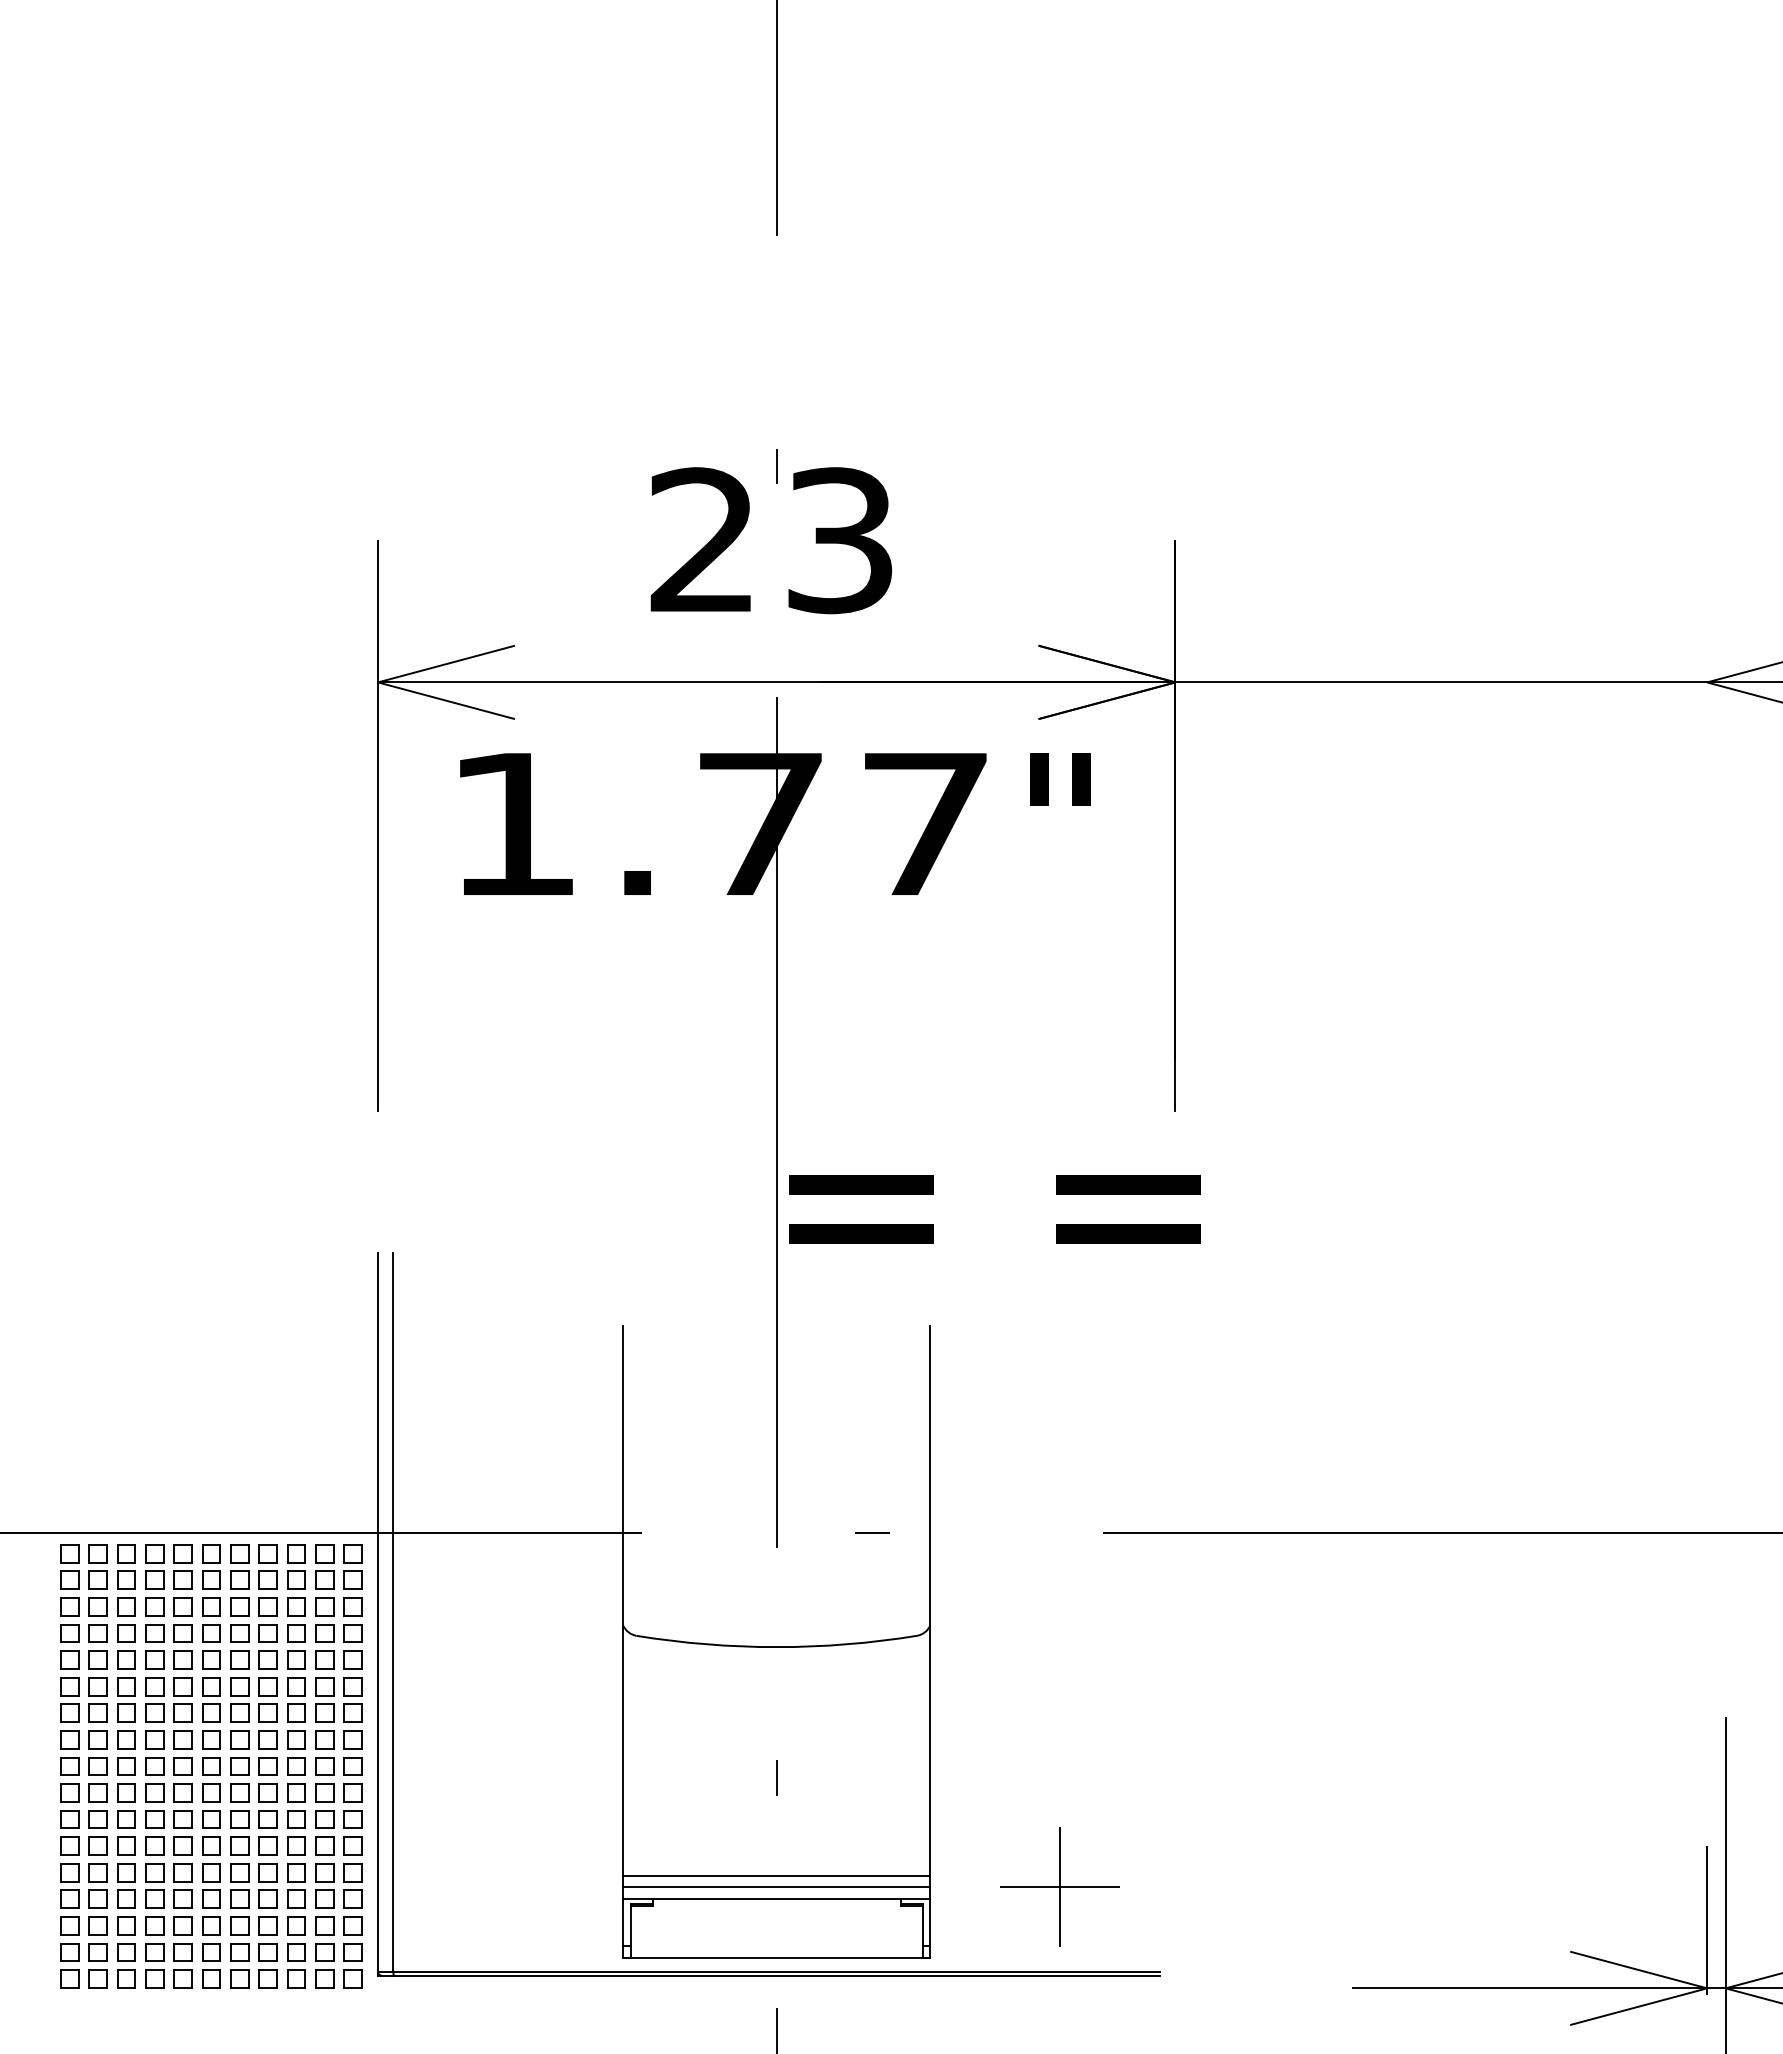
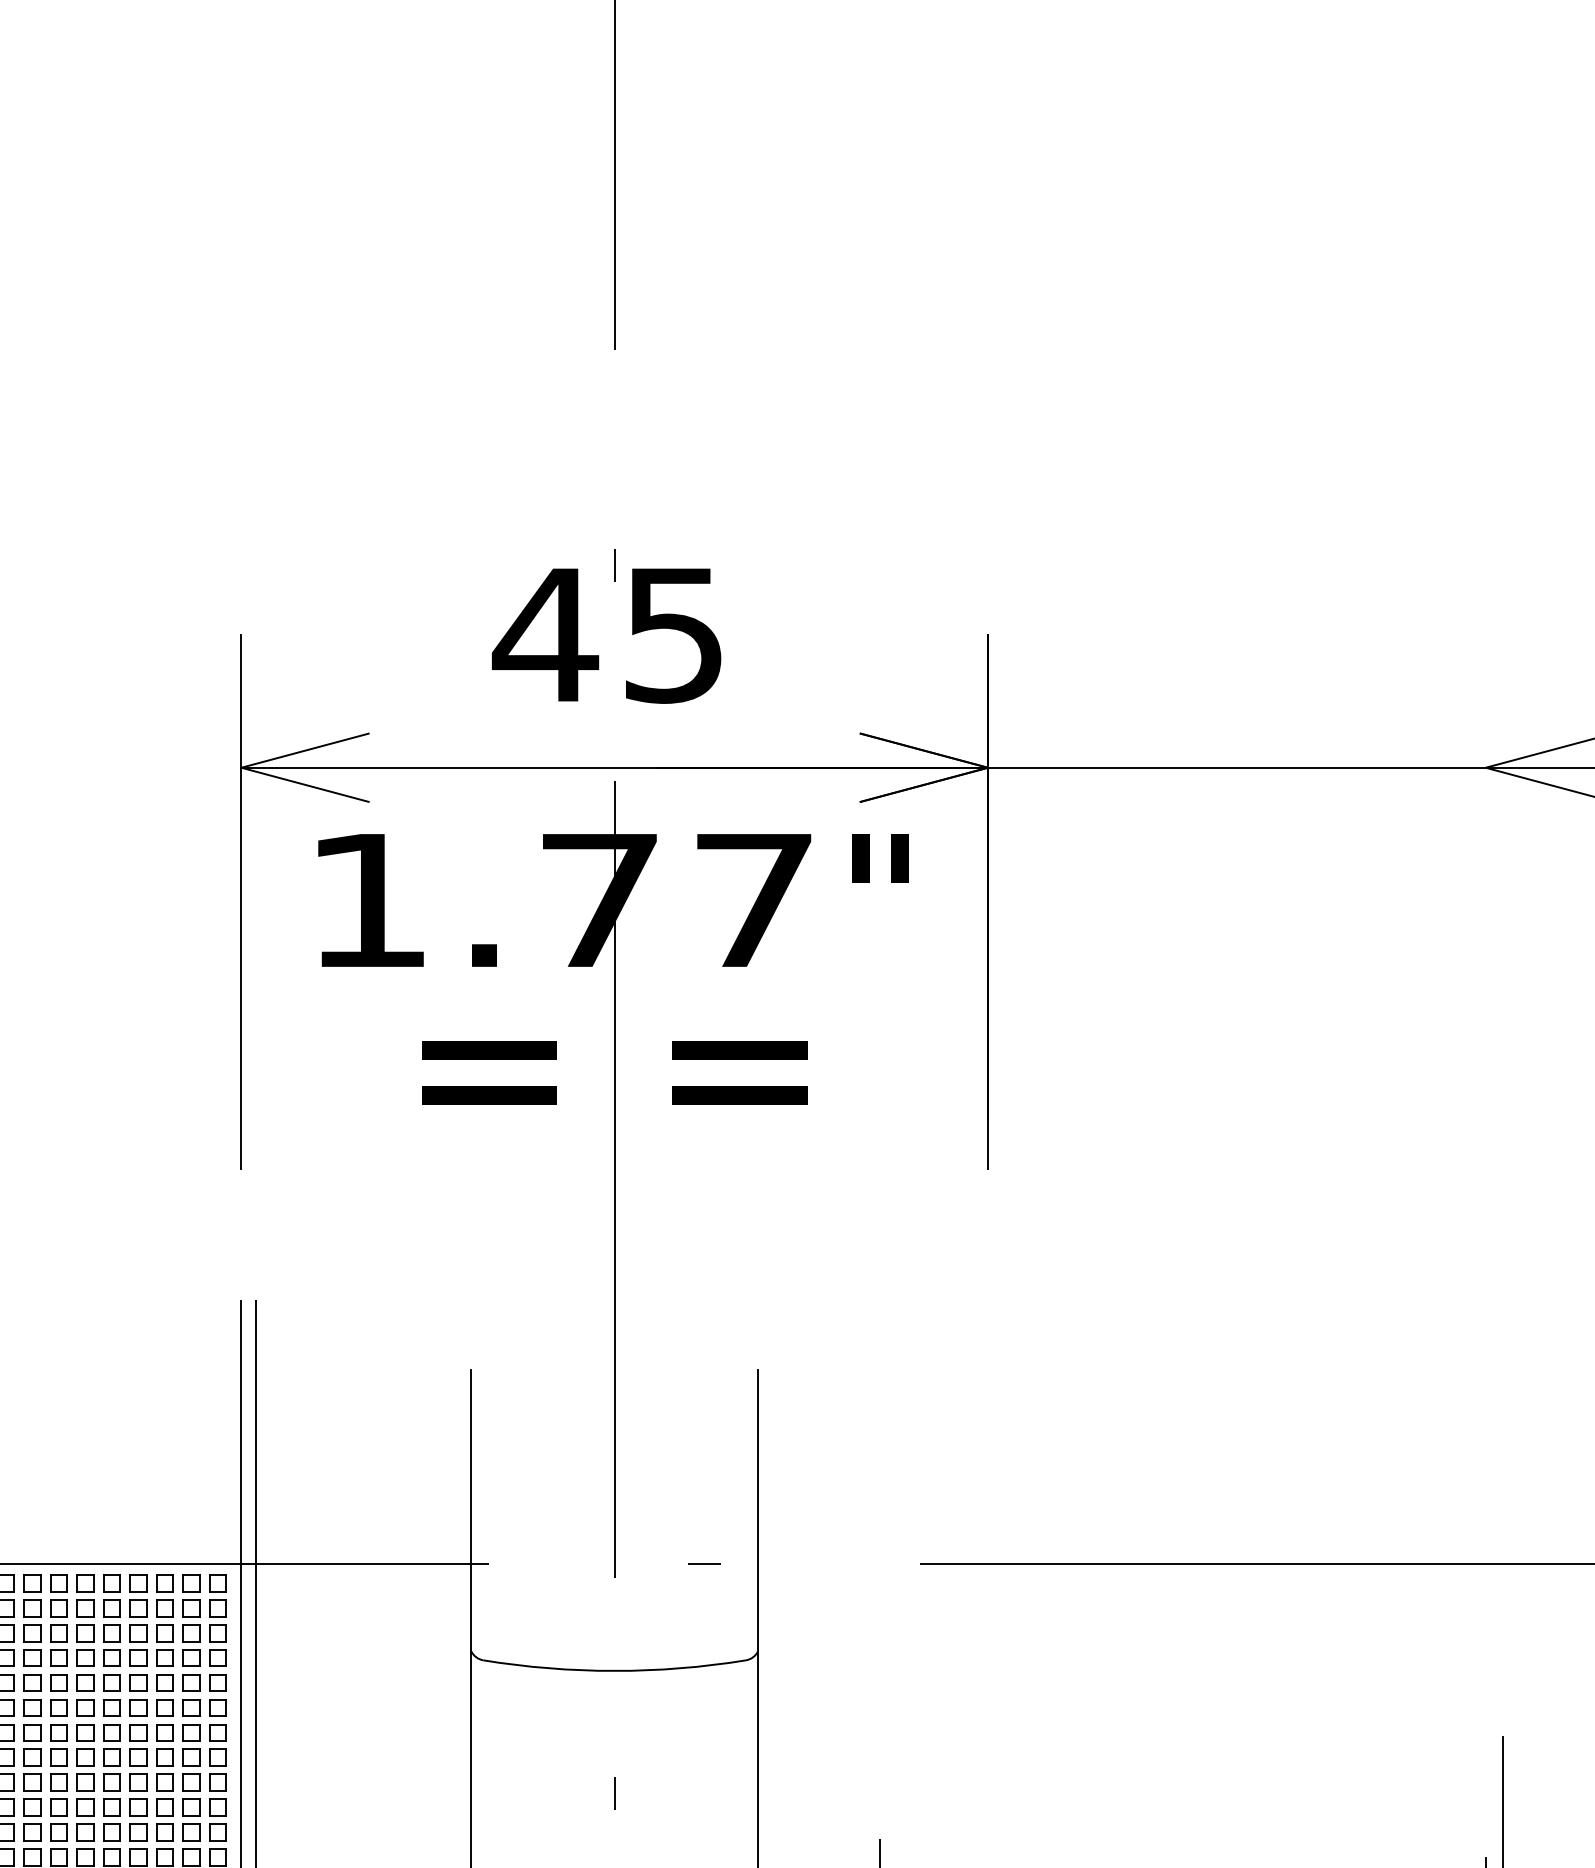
text: (768, 540) -> (606, 634), 23 -> 45
text: (994, 1209) -> (614, 1073), moved

